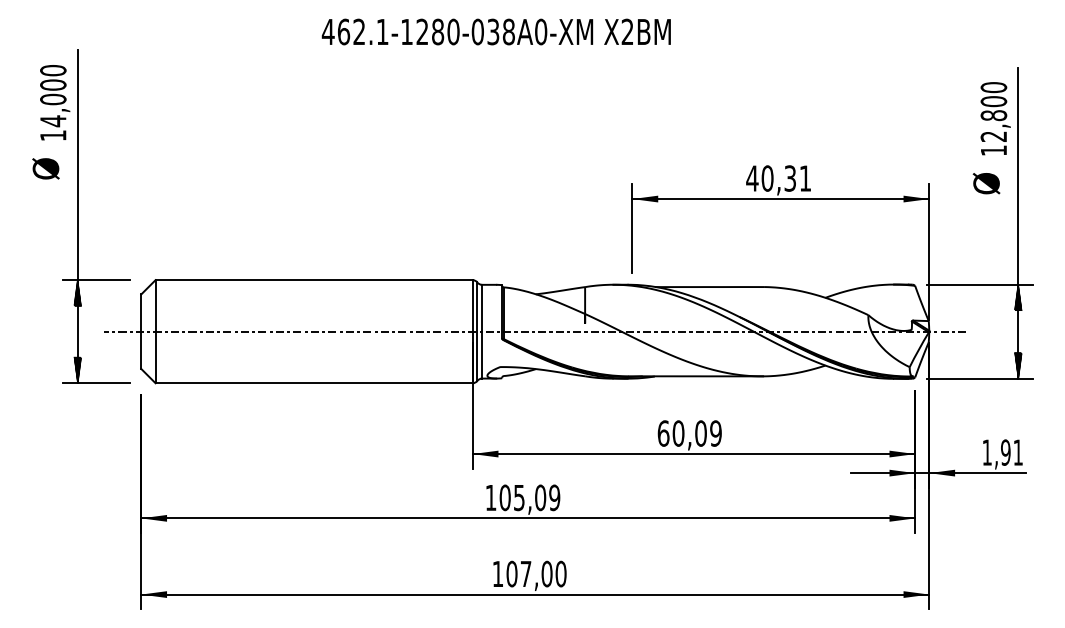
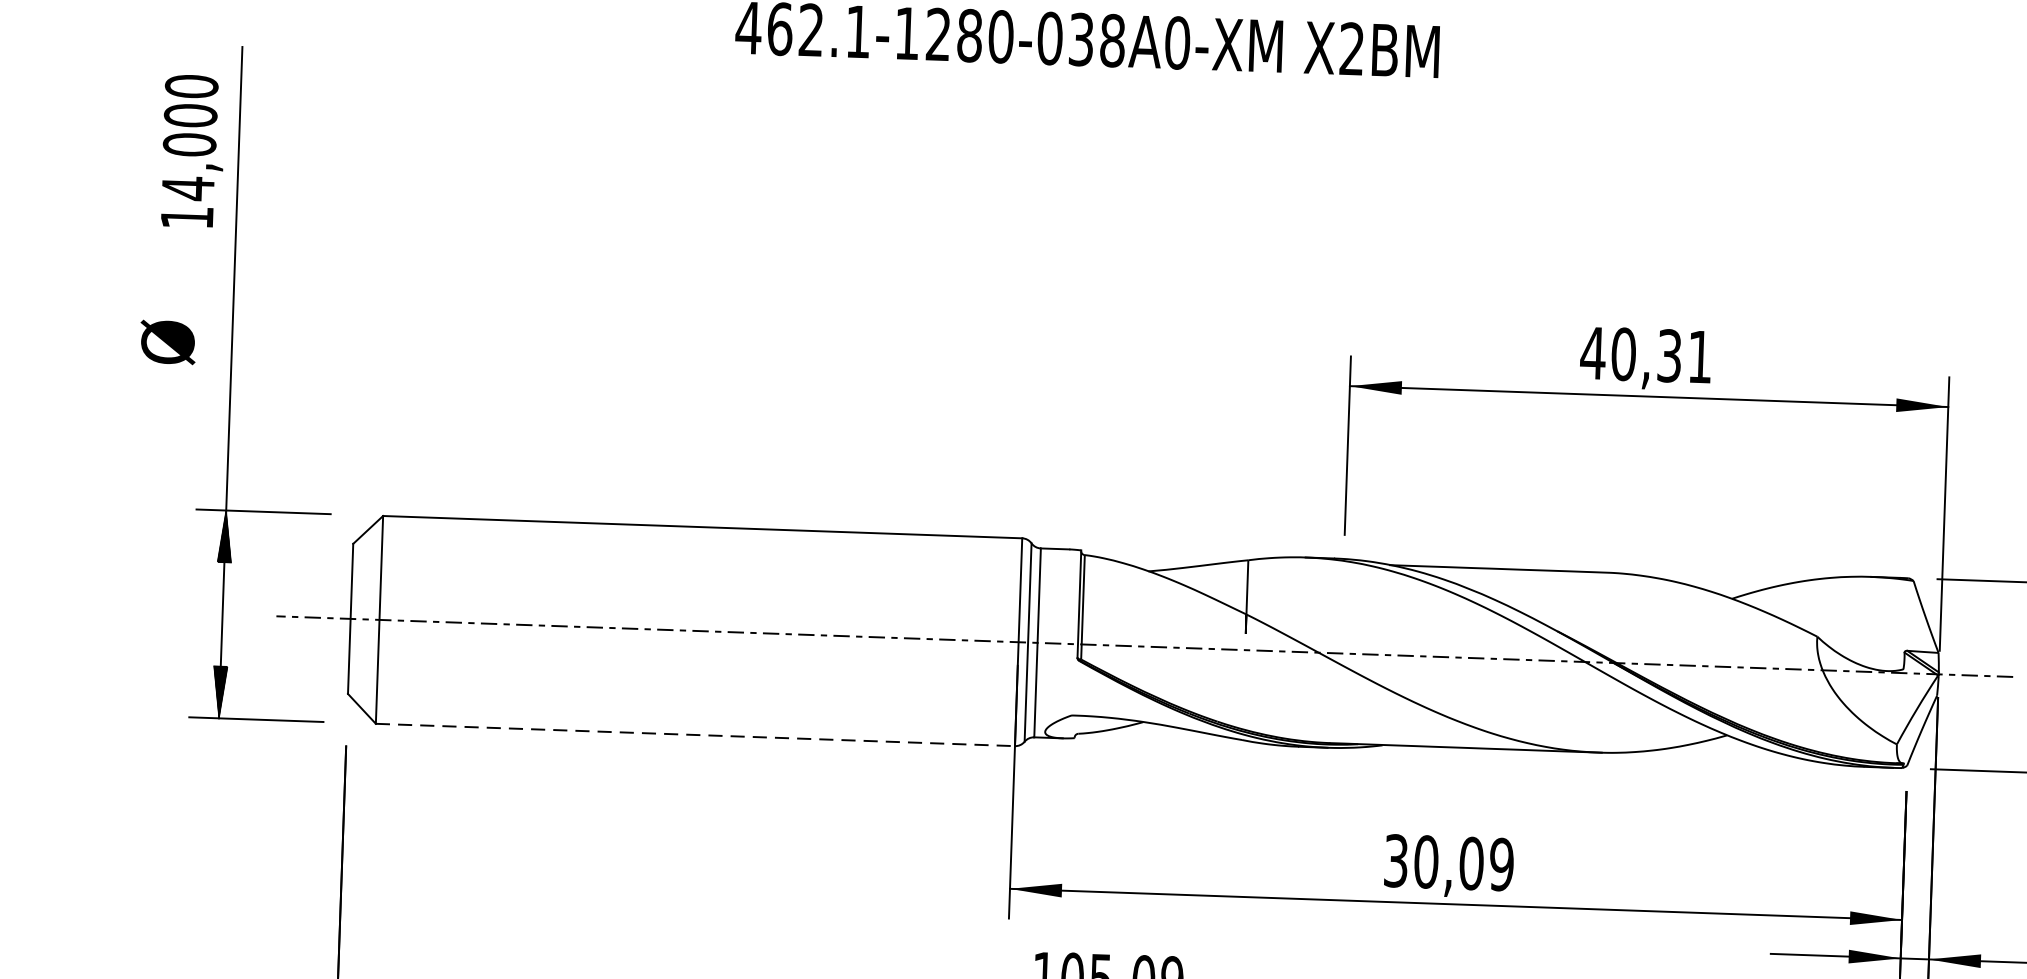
text: (45, 168) -> (167, 341), moved
line: (314, 383) -> (696, 735), solid -> dashed
text: (663, 433) -> (1396, 860), 60,09 -> 30,09

